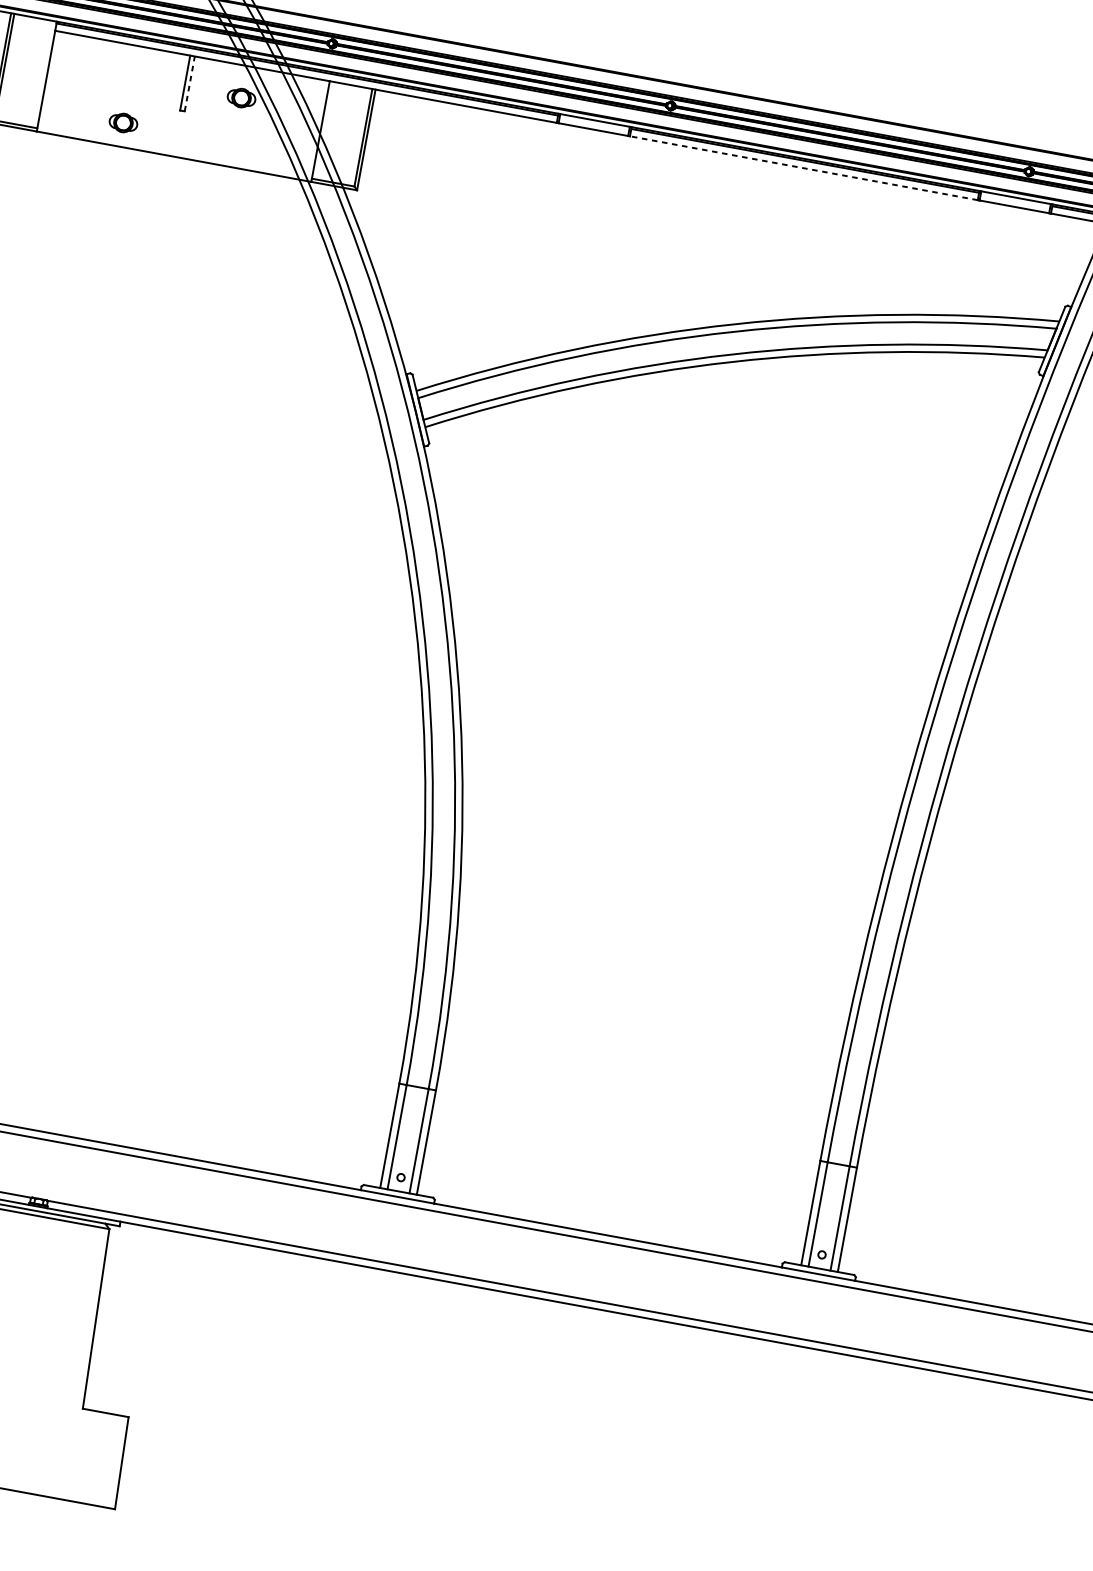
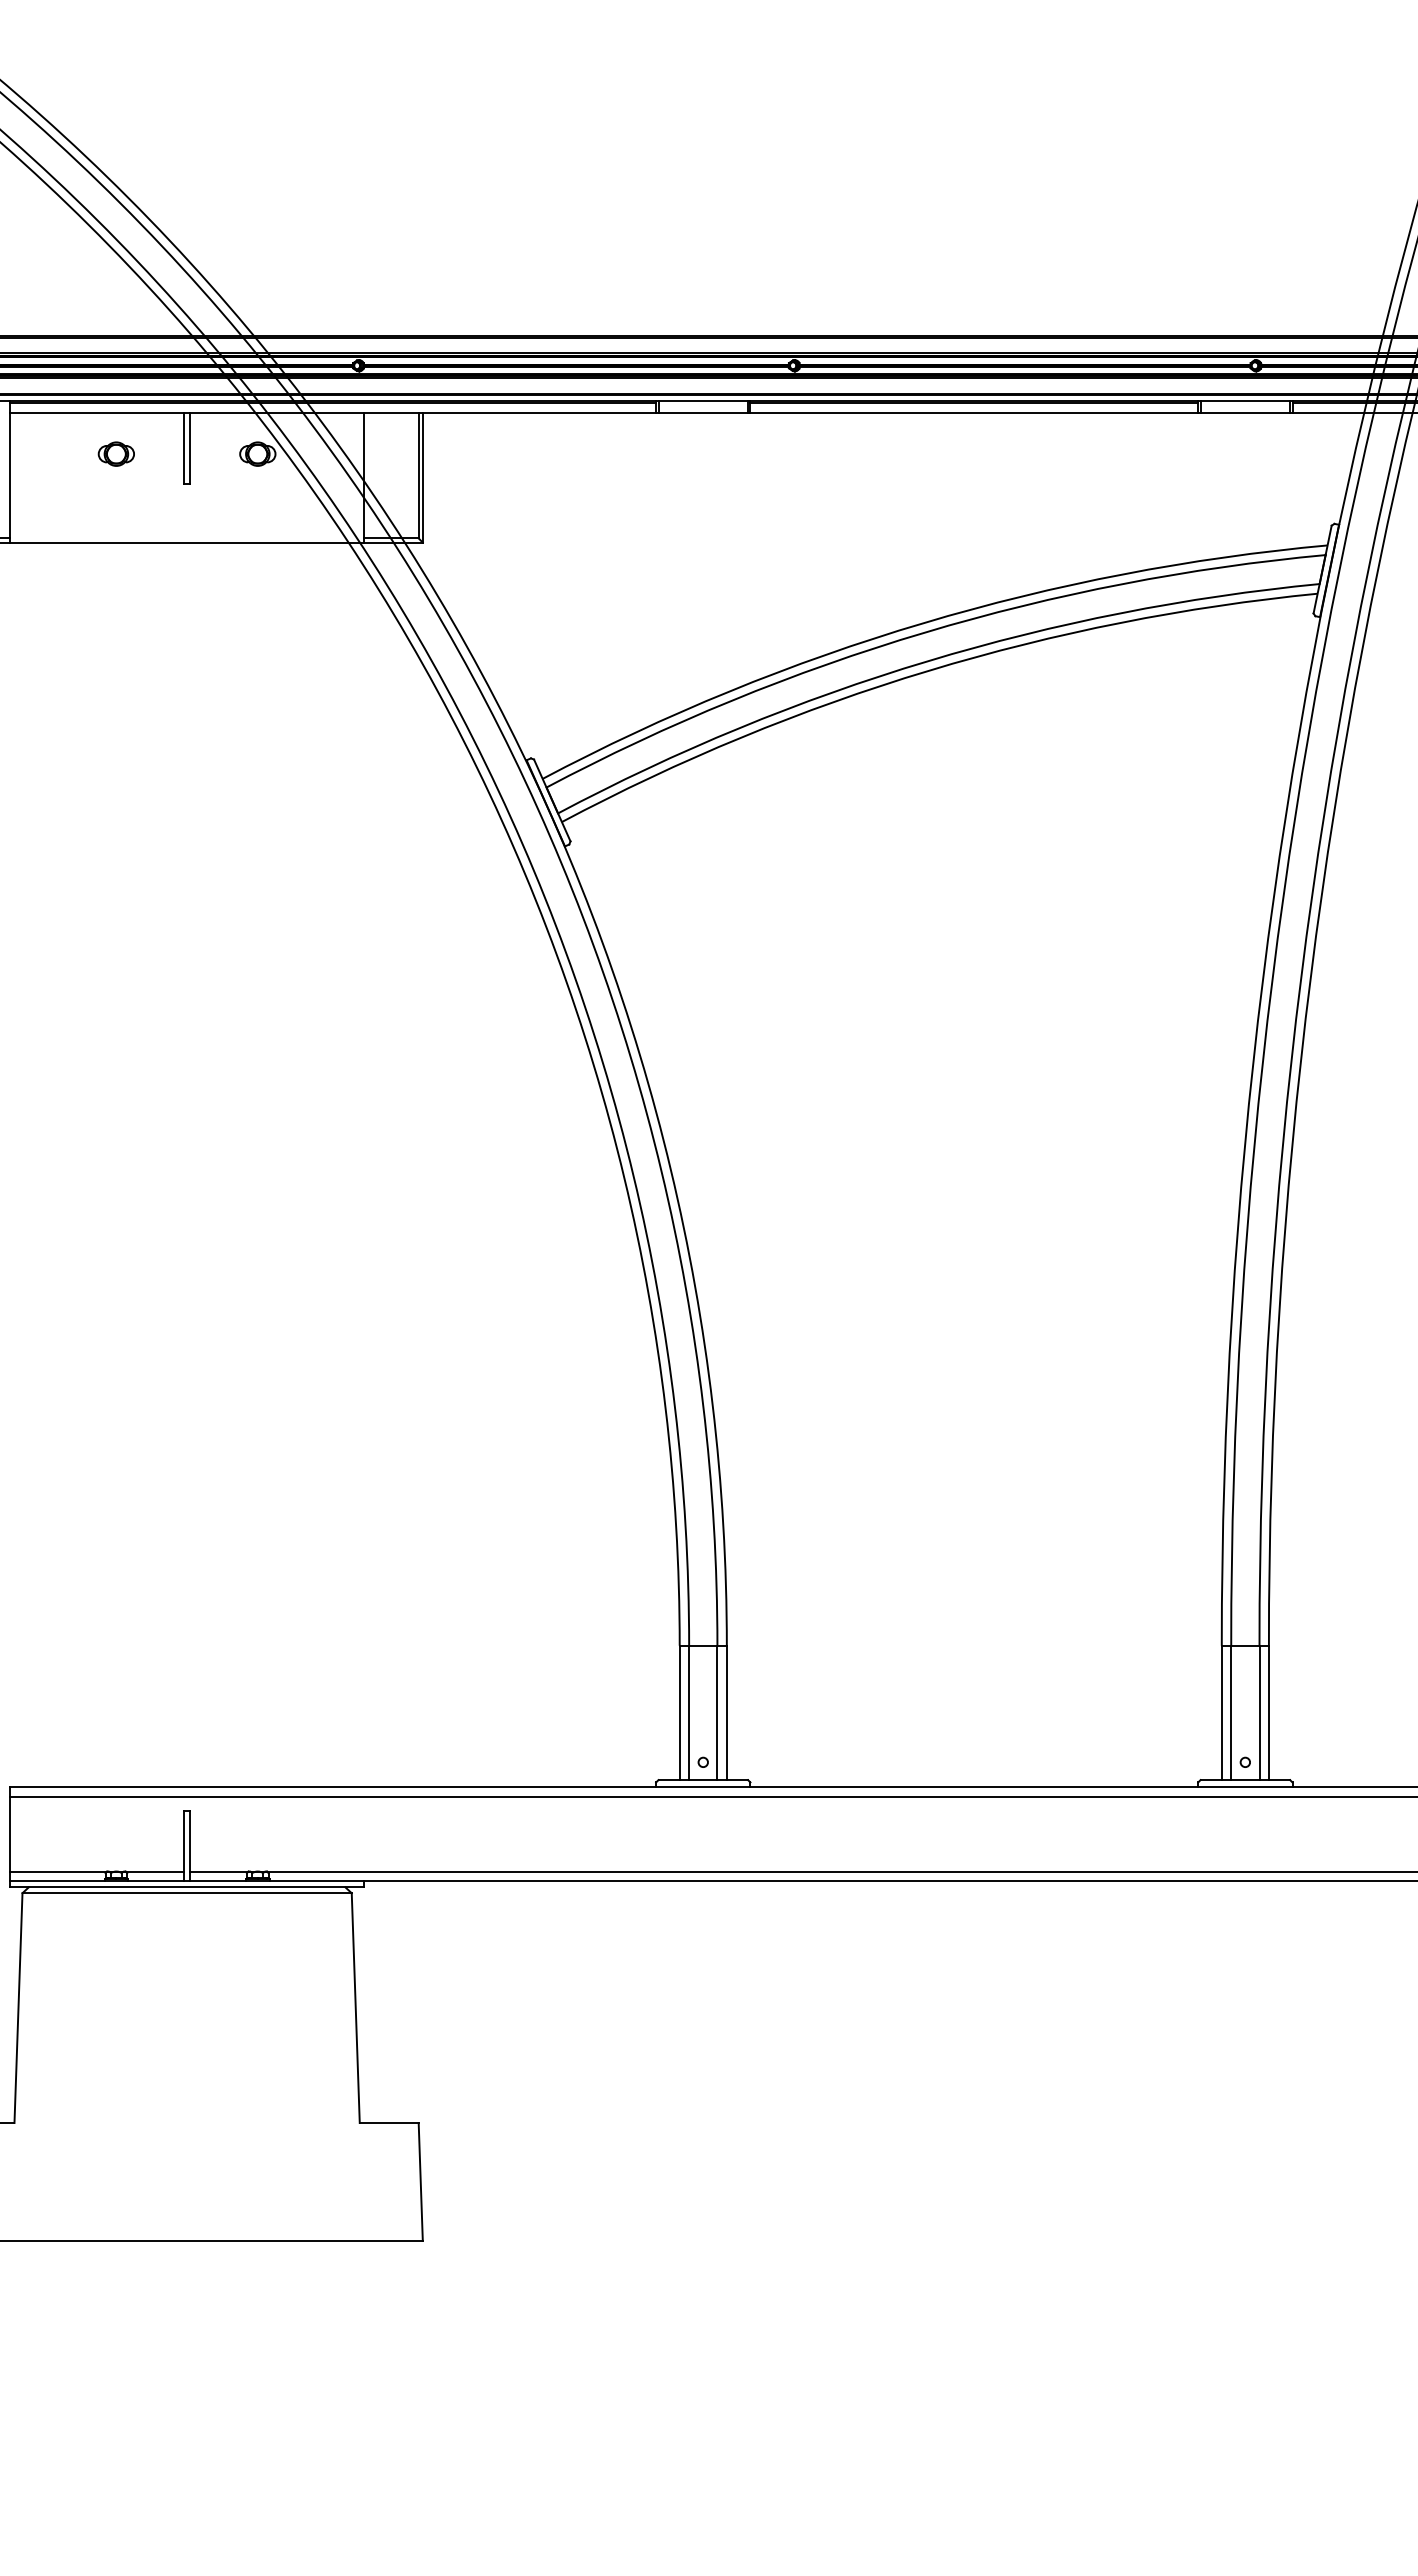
line: (190, 83) -> (190, 447), dashed -> solid
part: (122, 122) -> (115, 453), moved
line: (804, 167) -> (974, 412), dashed -> solid

